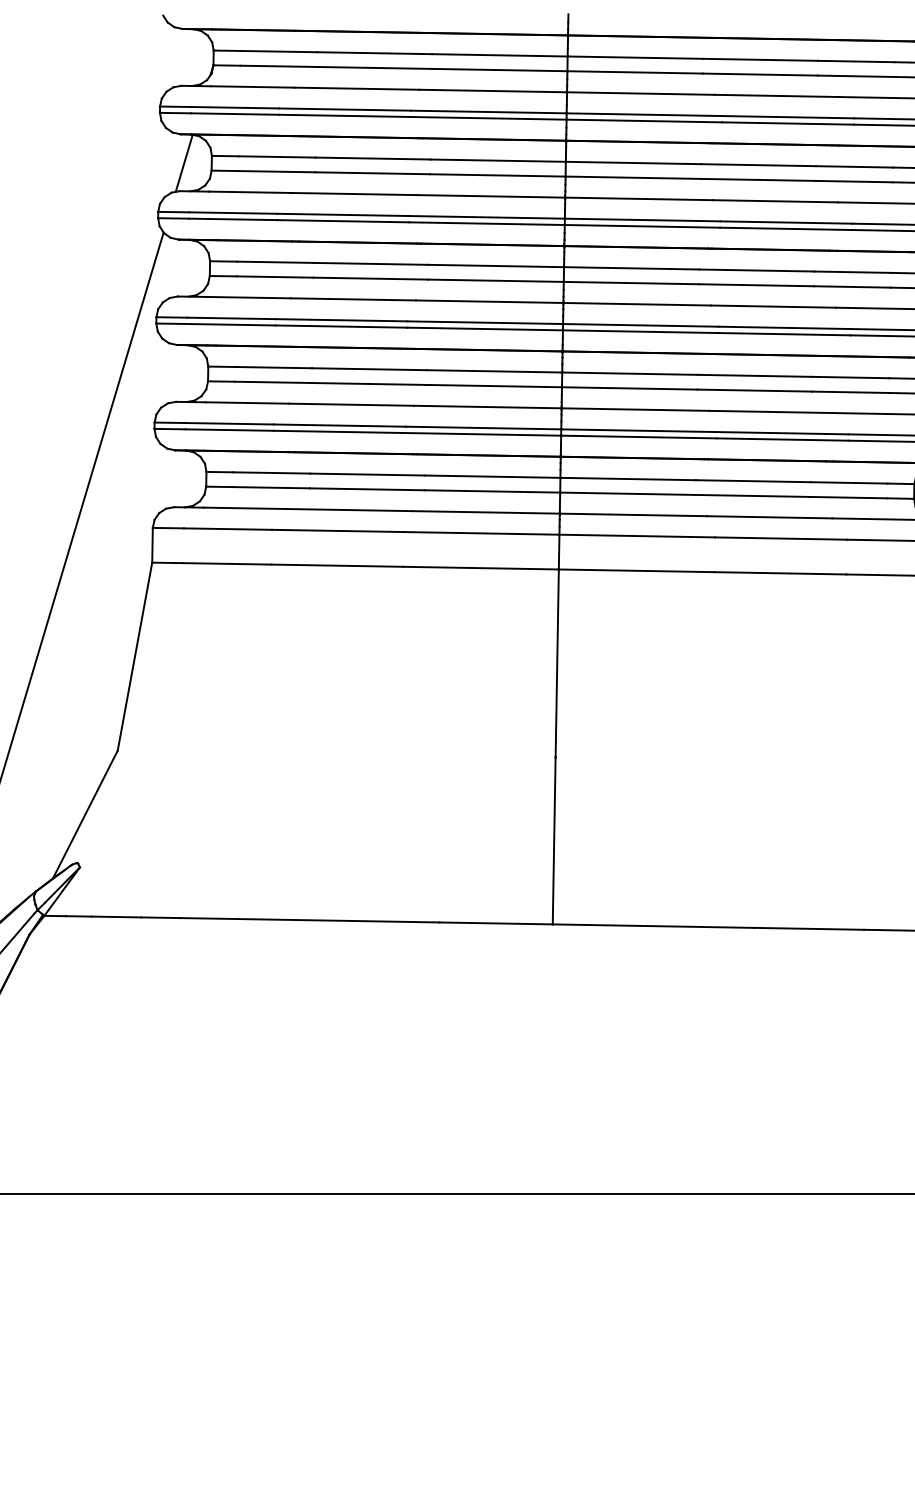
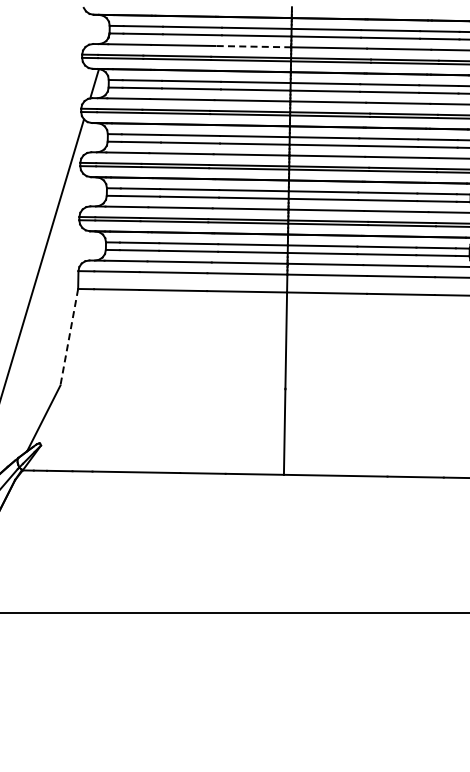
line: (493, 90) -> (253, 46), solid -> dashed
line: (135, 657) -> (69, 337), solid -> dashed

